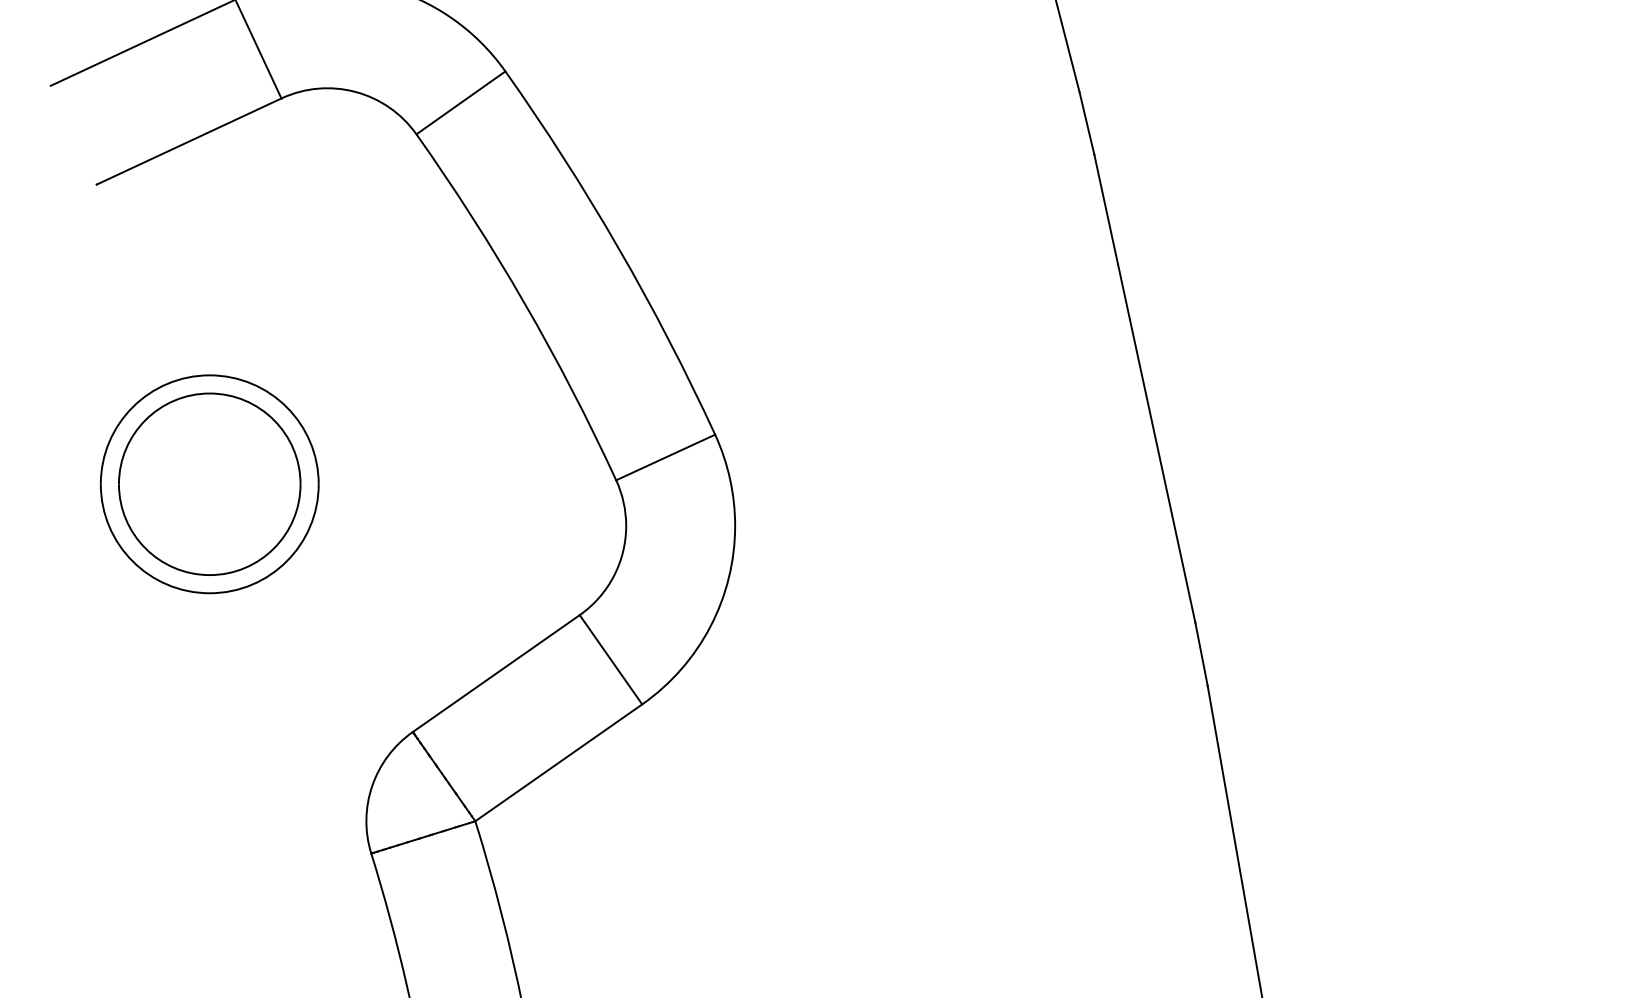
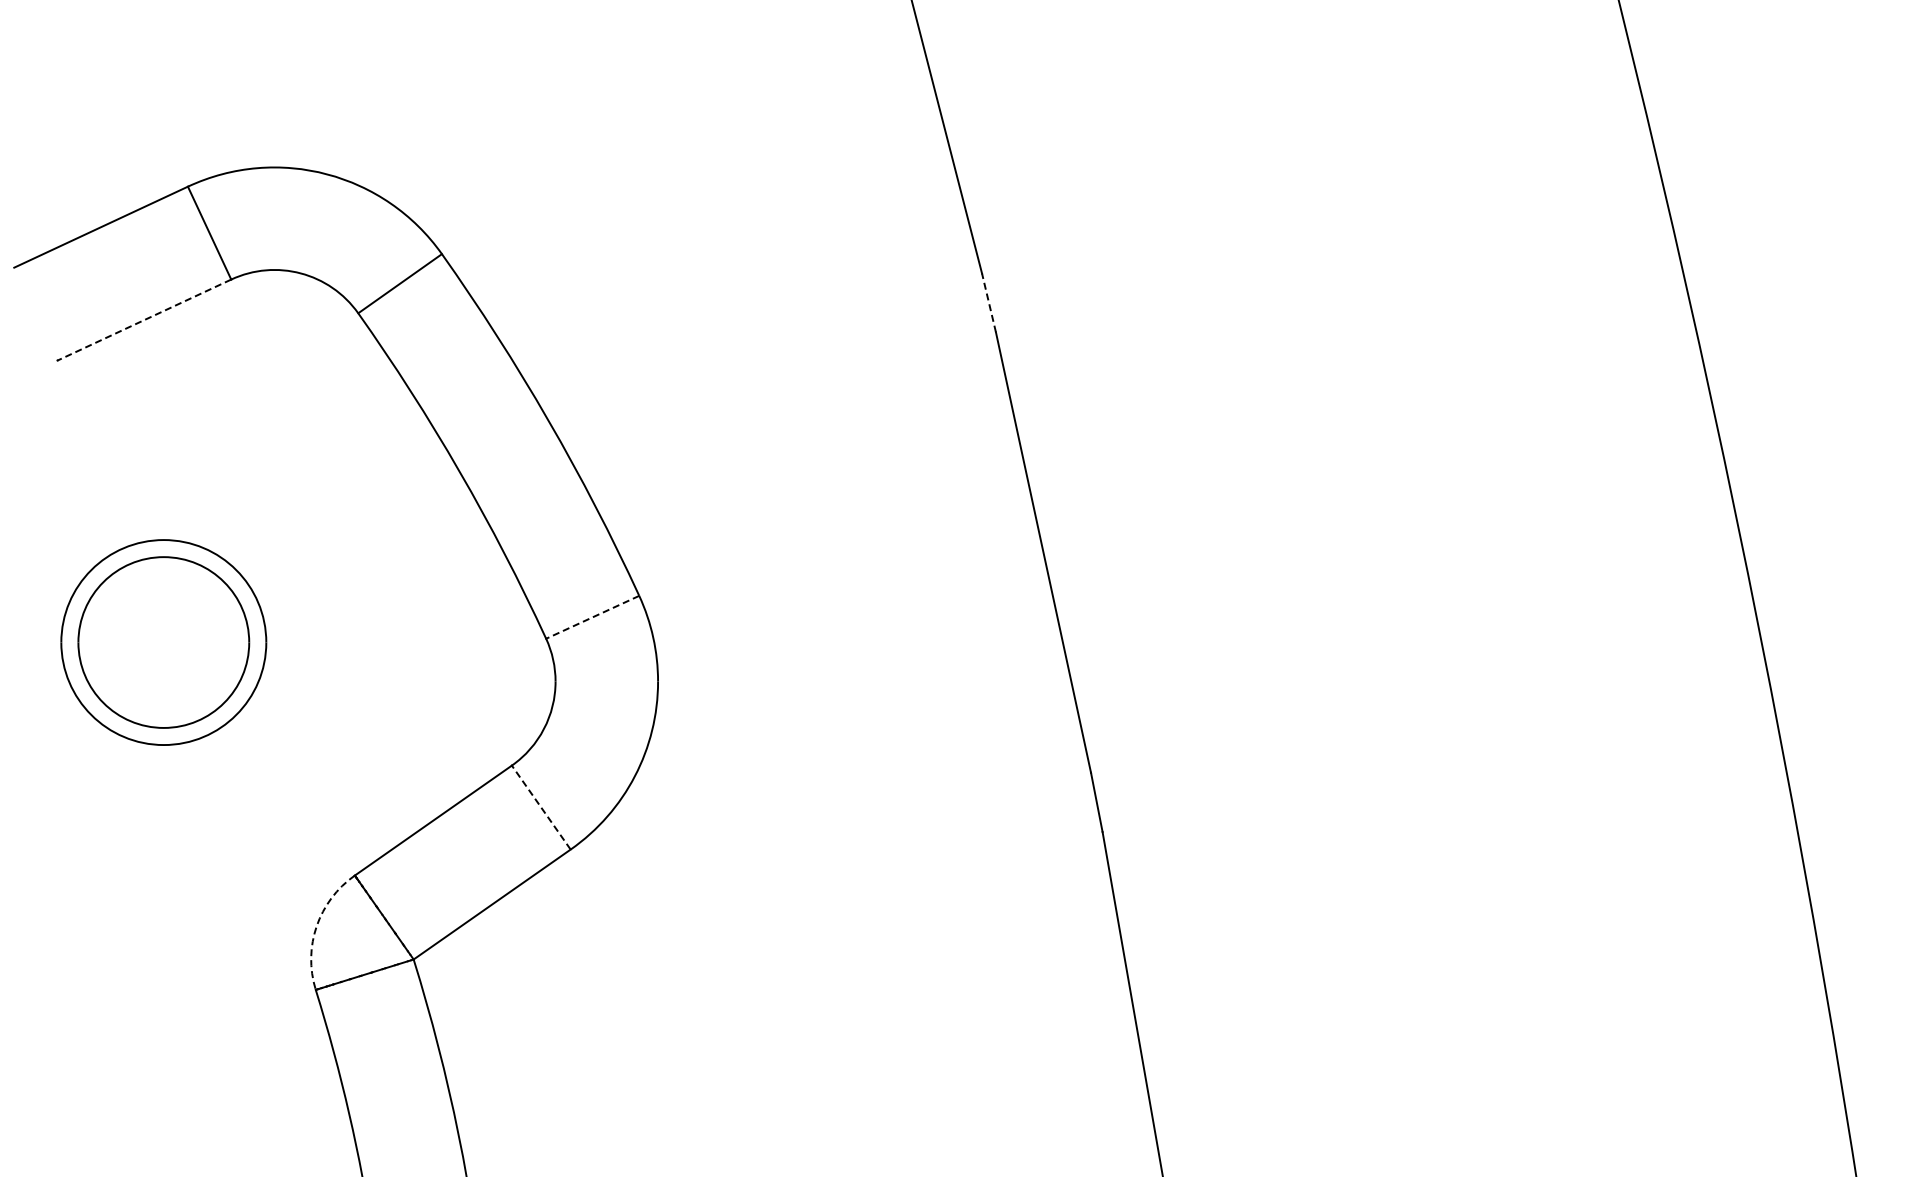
line: (1086, 122) -> (988, 302), solid -> dashed
line: (189, 141) -> (144, 320), solid -> dashed
line: (665, 457) -> (592, 617), solid -> dashed
line: (611, 659) -> (541, 807), solid -> dashed
arc: (372, 786) -> (316, 926), solid -> dashed

